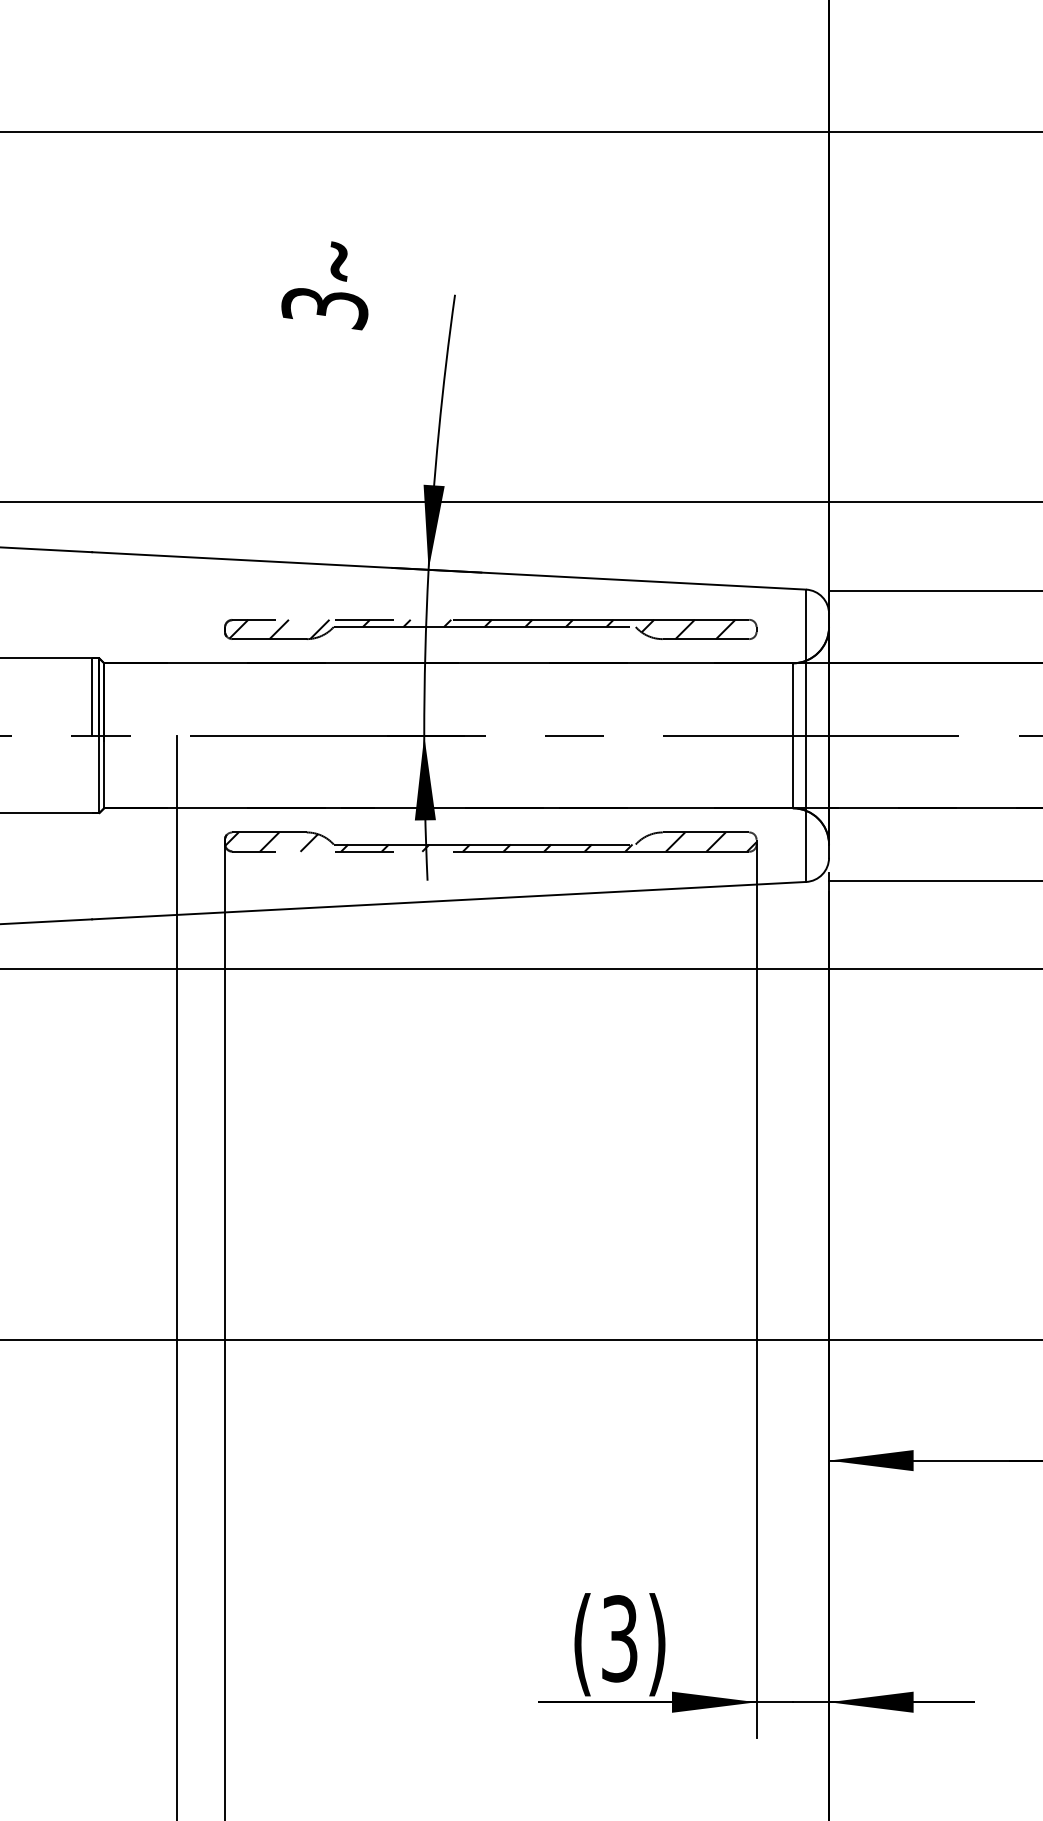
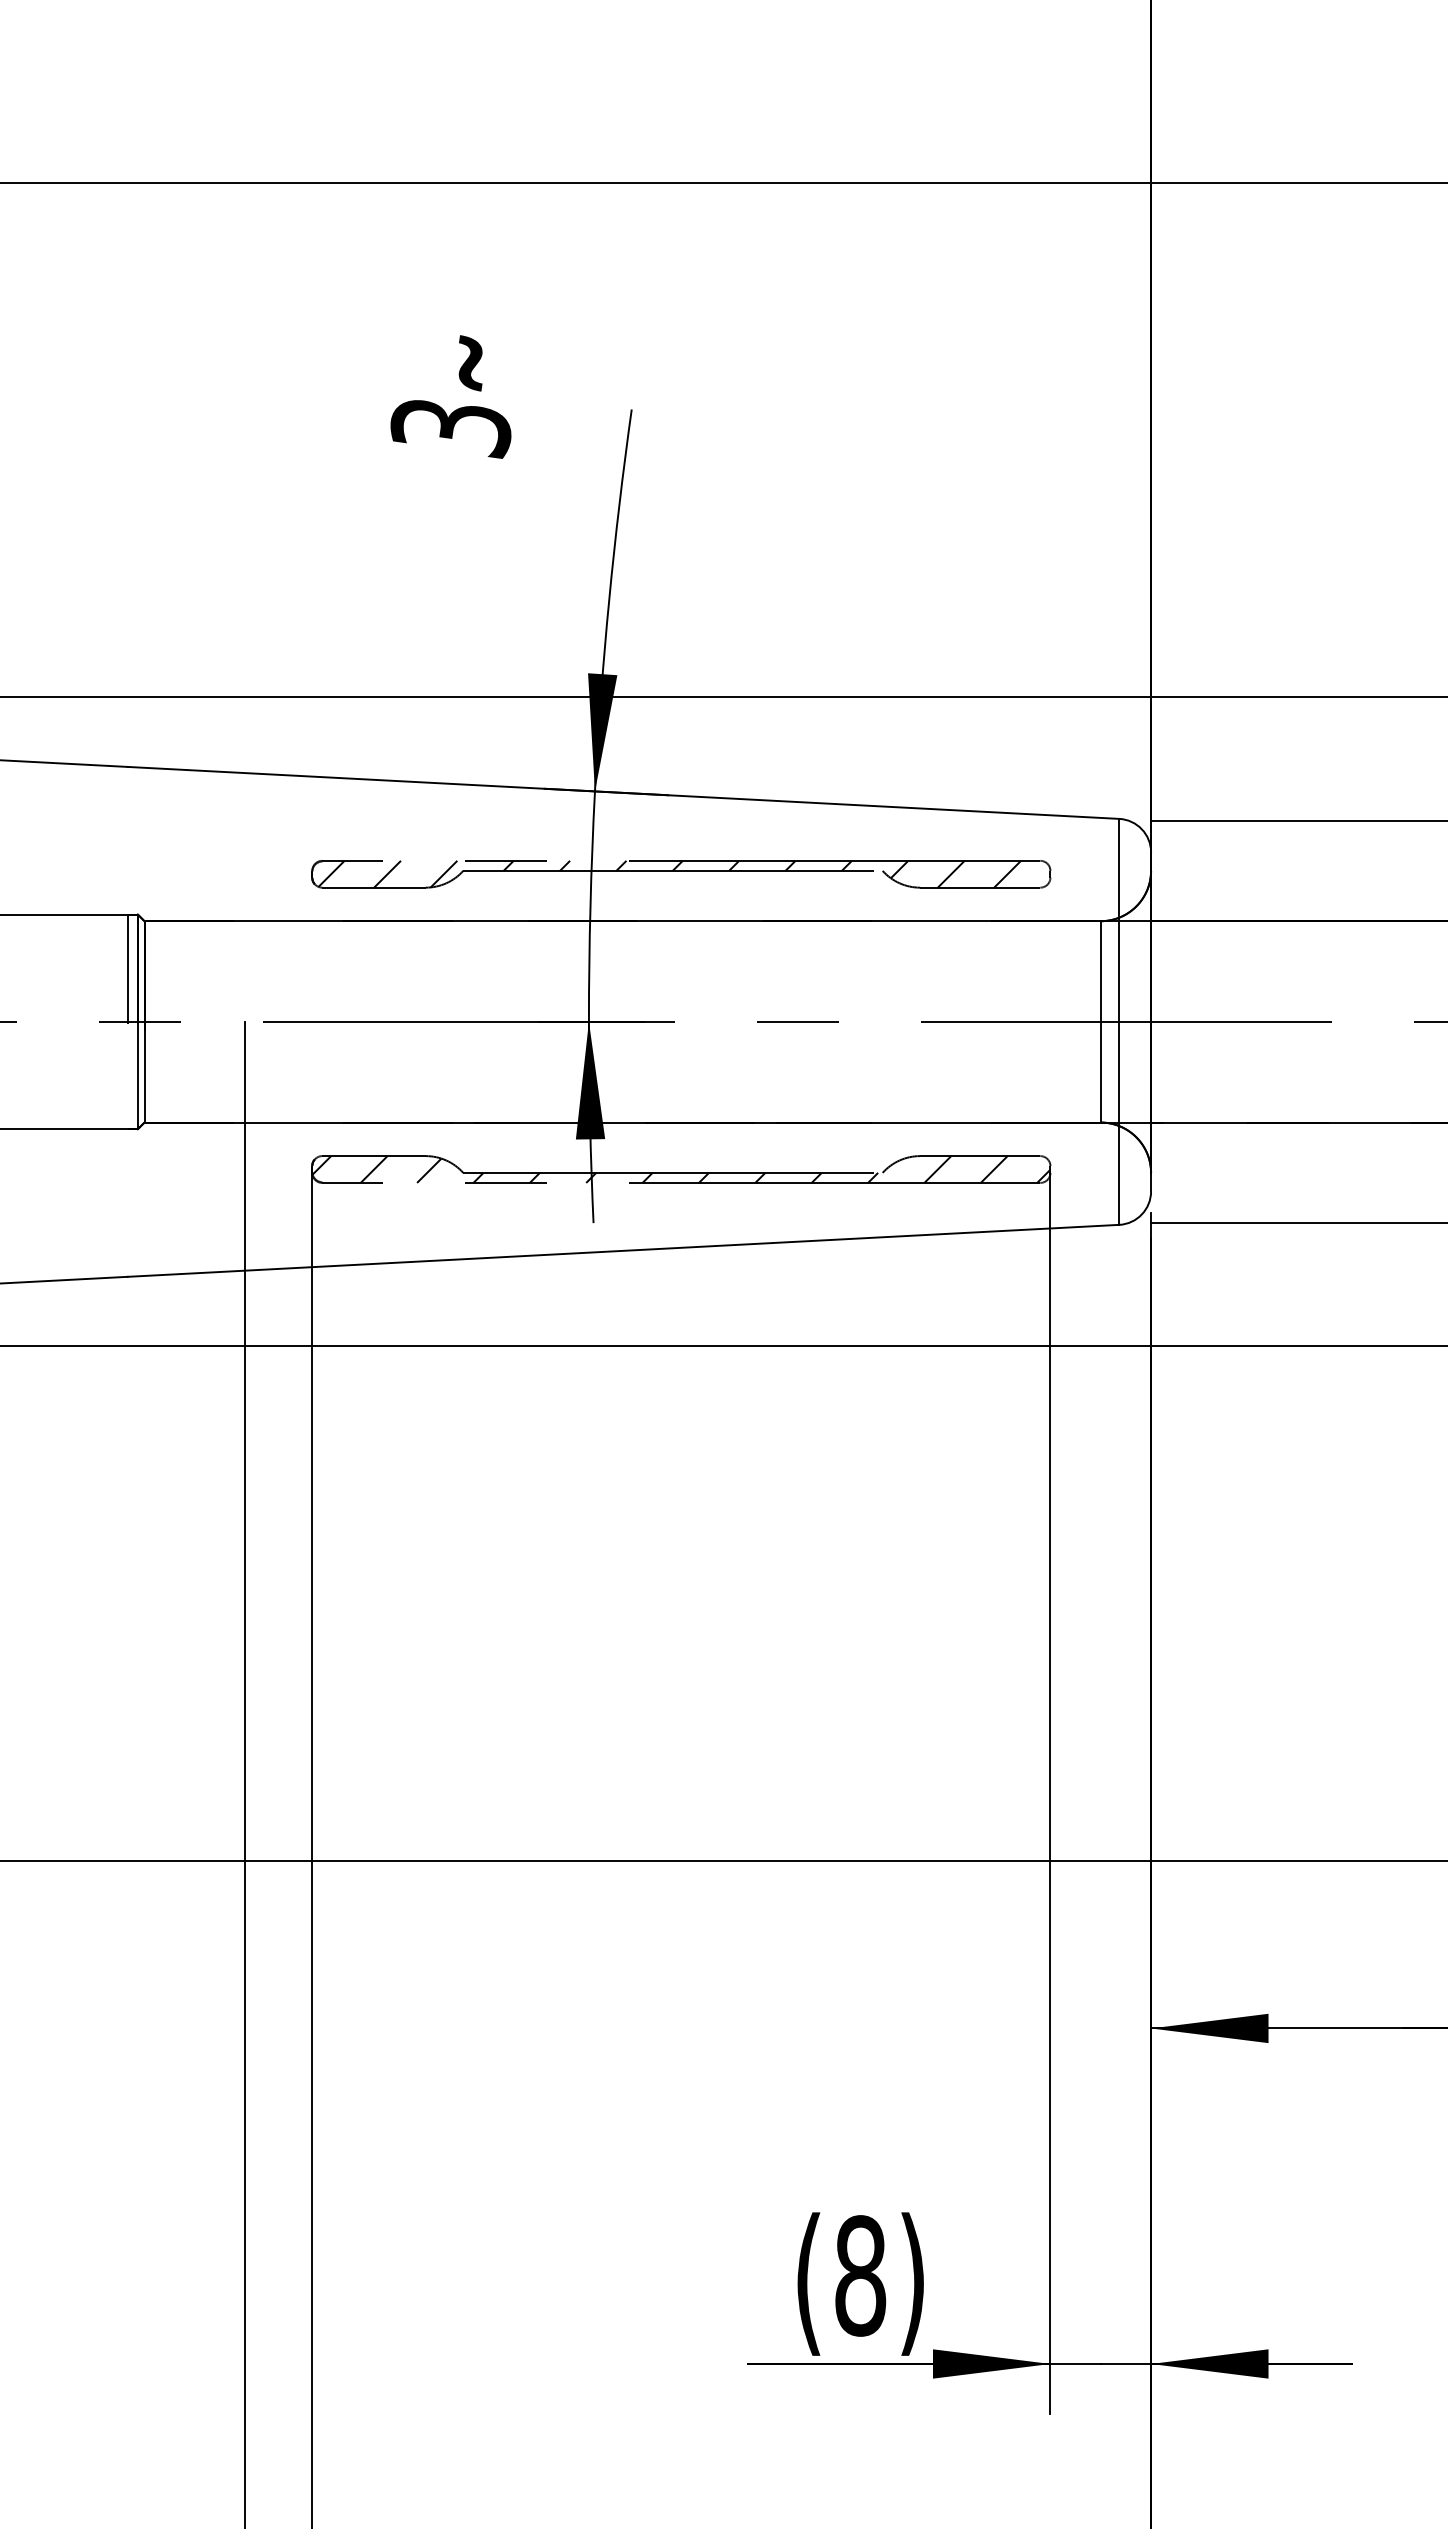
text: (619, 1638) -> (860, 2275), (3) -> (8)

